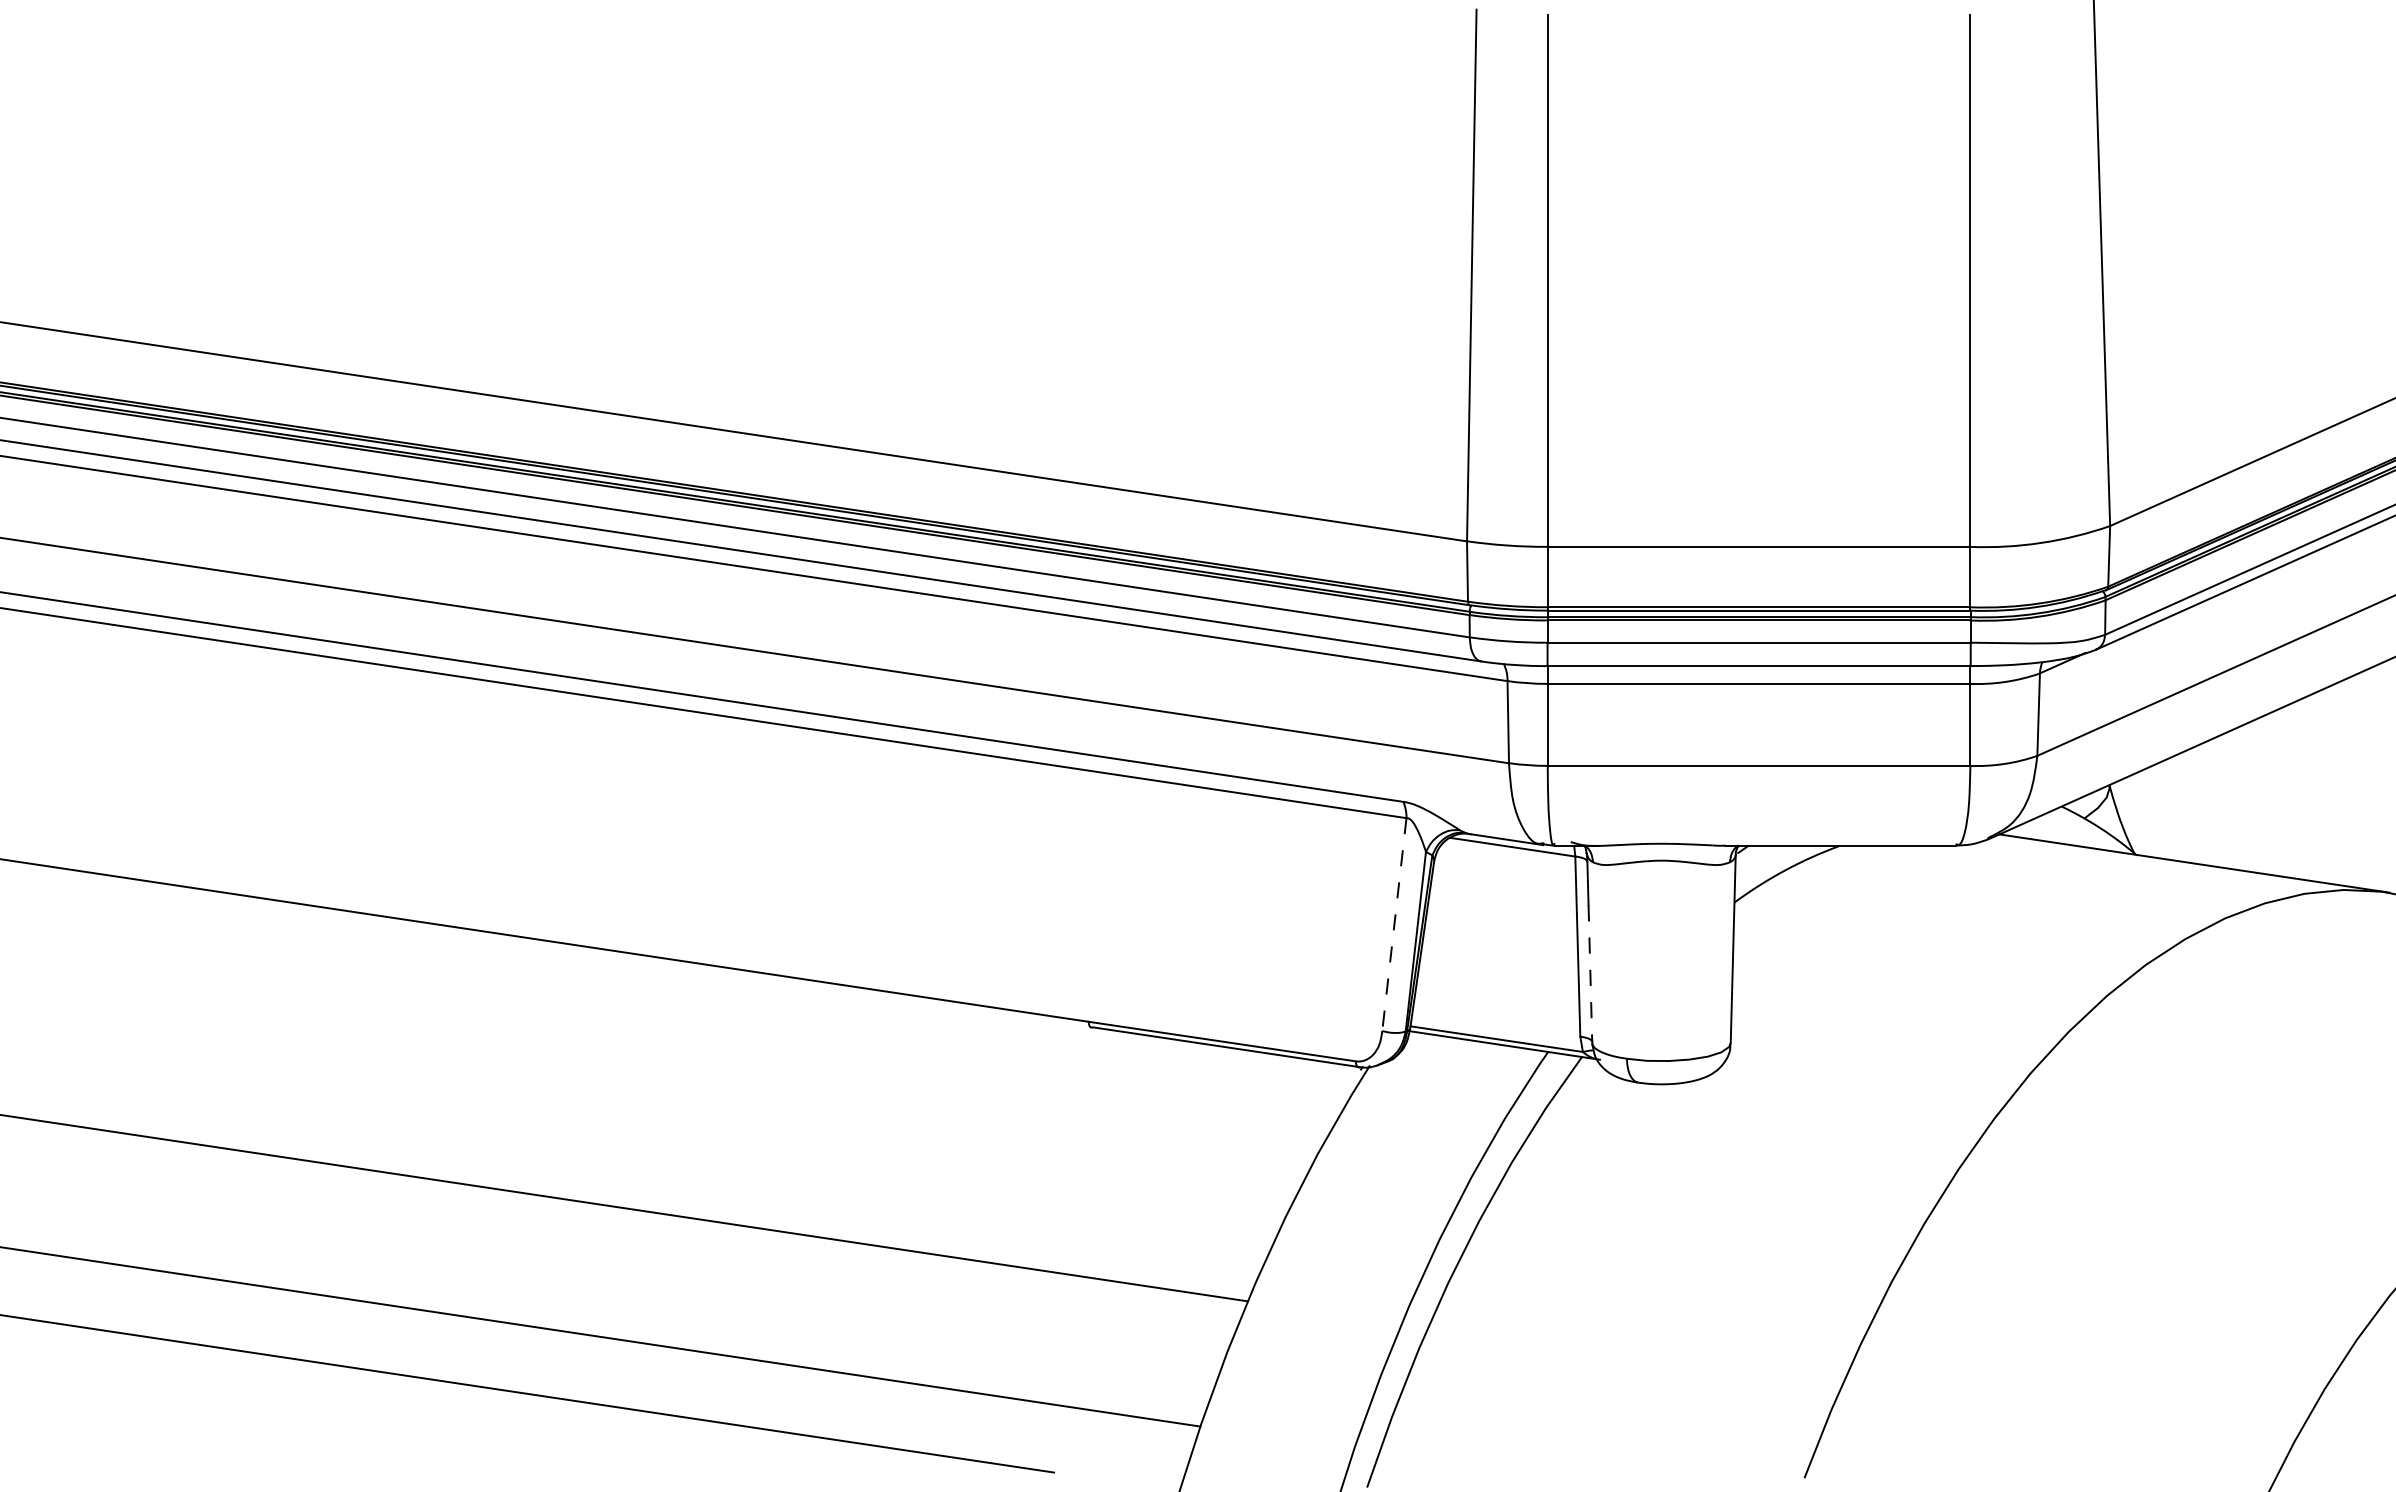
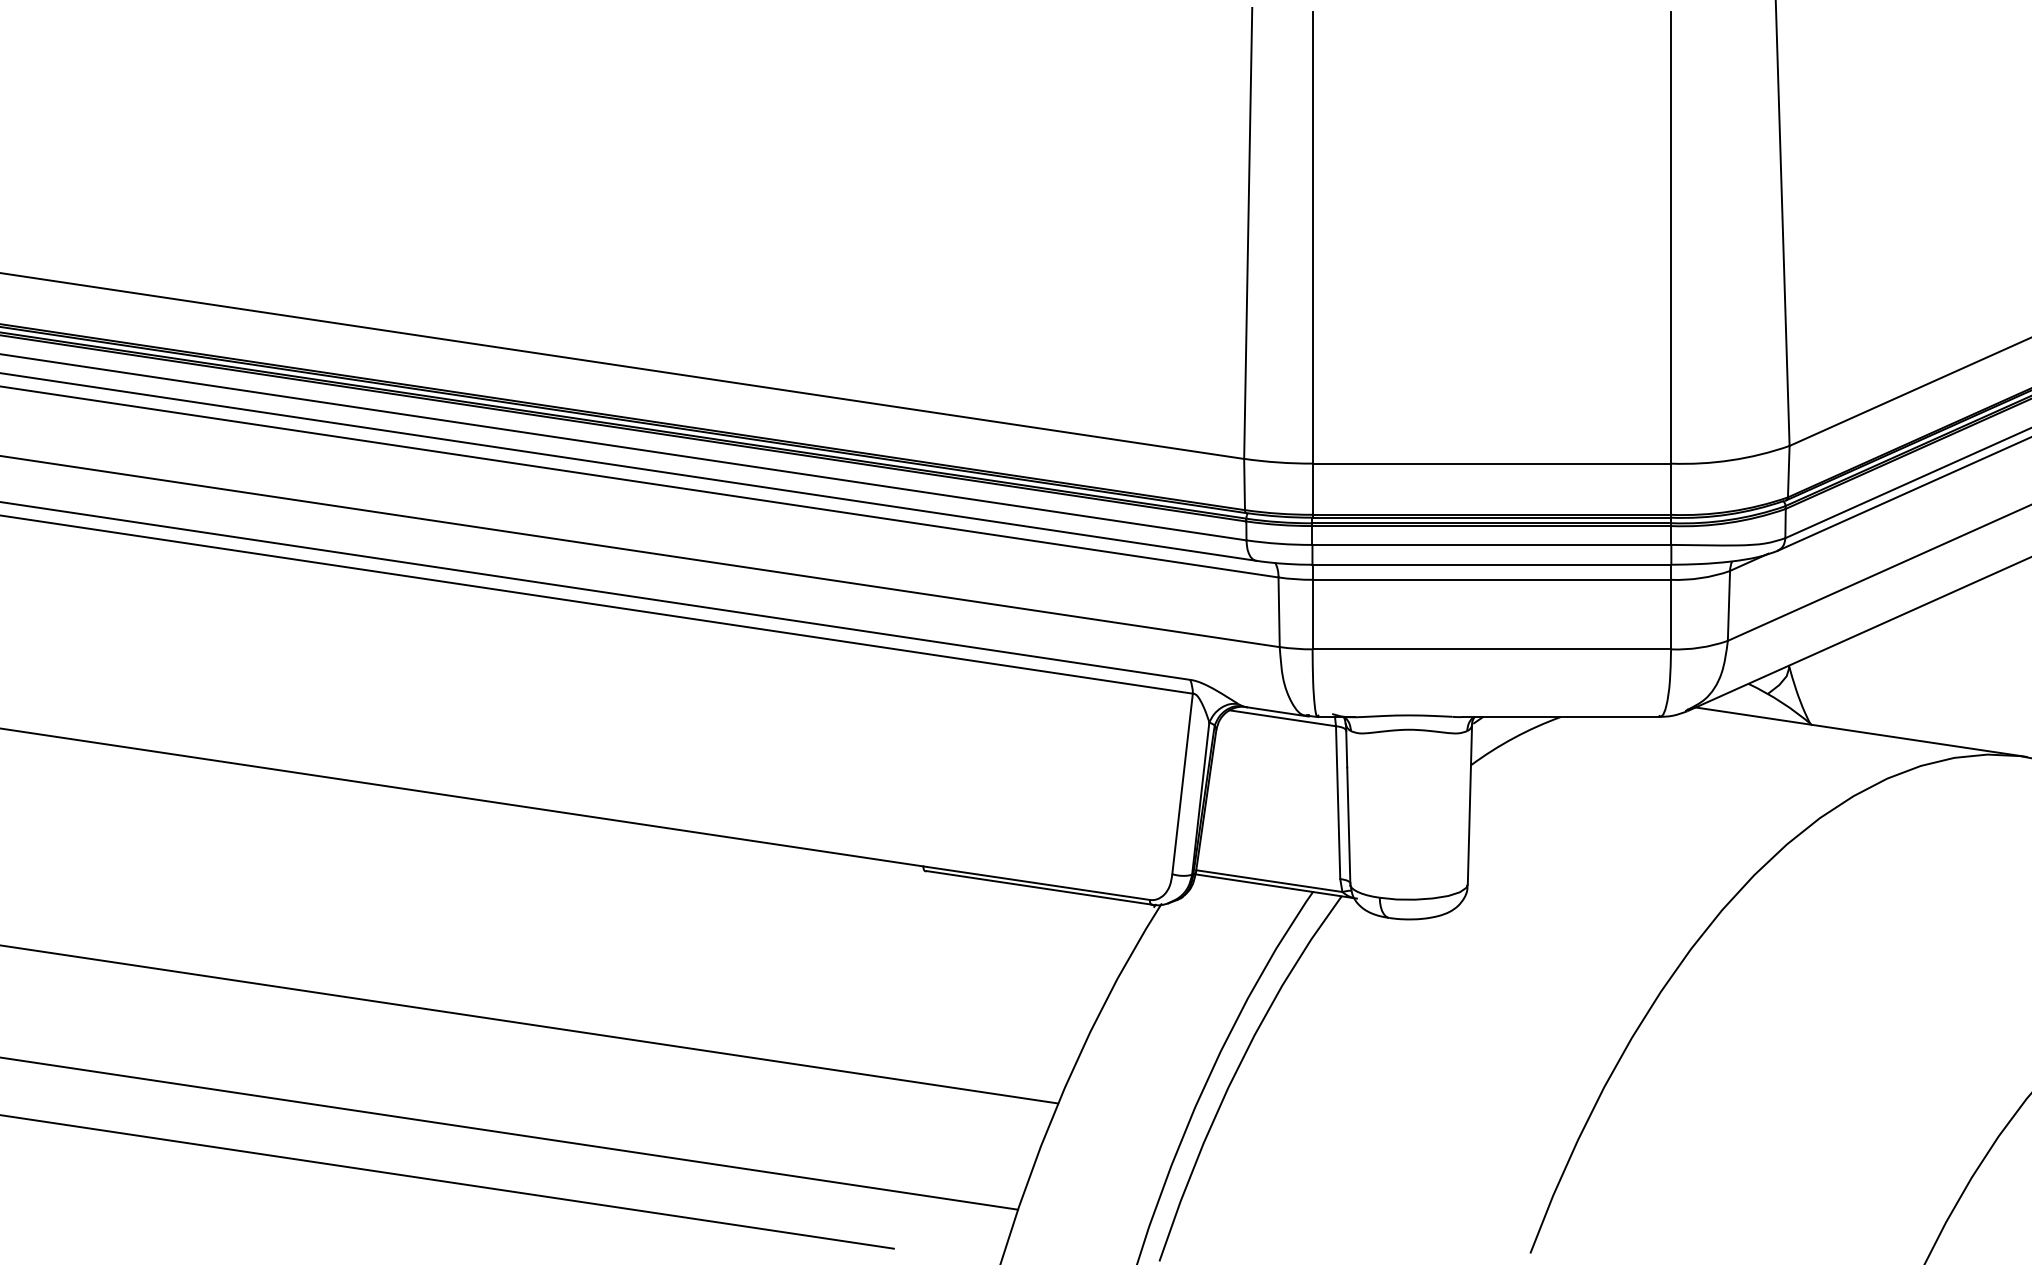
line: (1394, 924) -> (1182, 783), dashed -> solid
line: (1590, 974) -> (1348, 826), dashed -> solid

